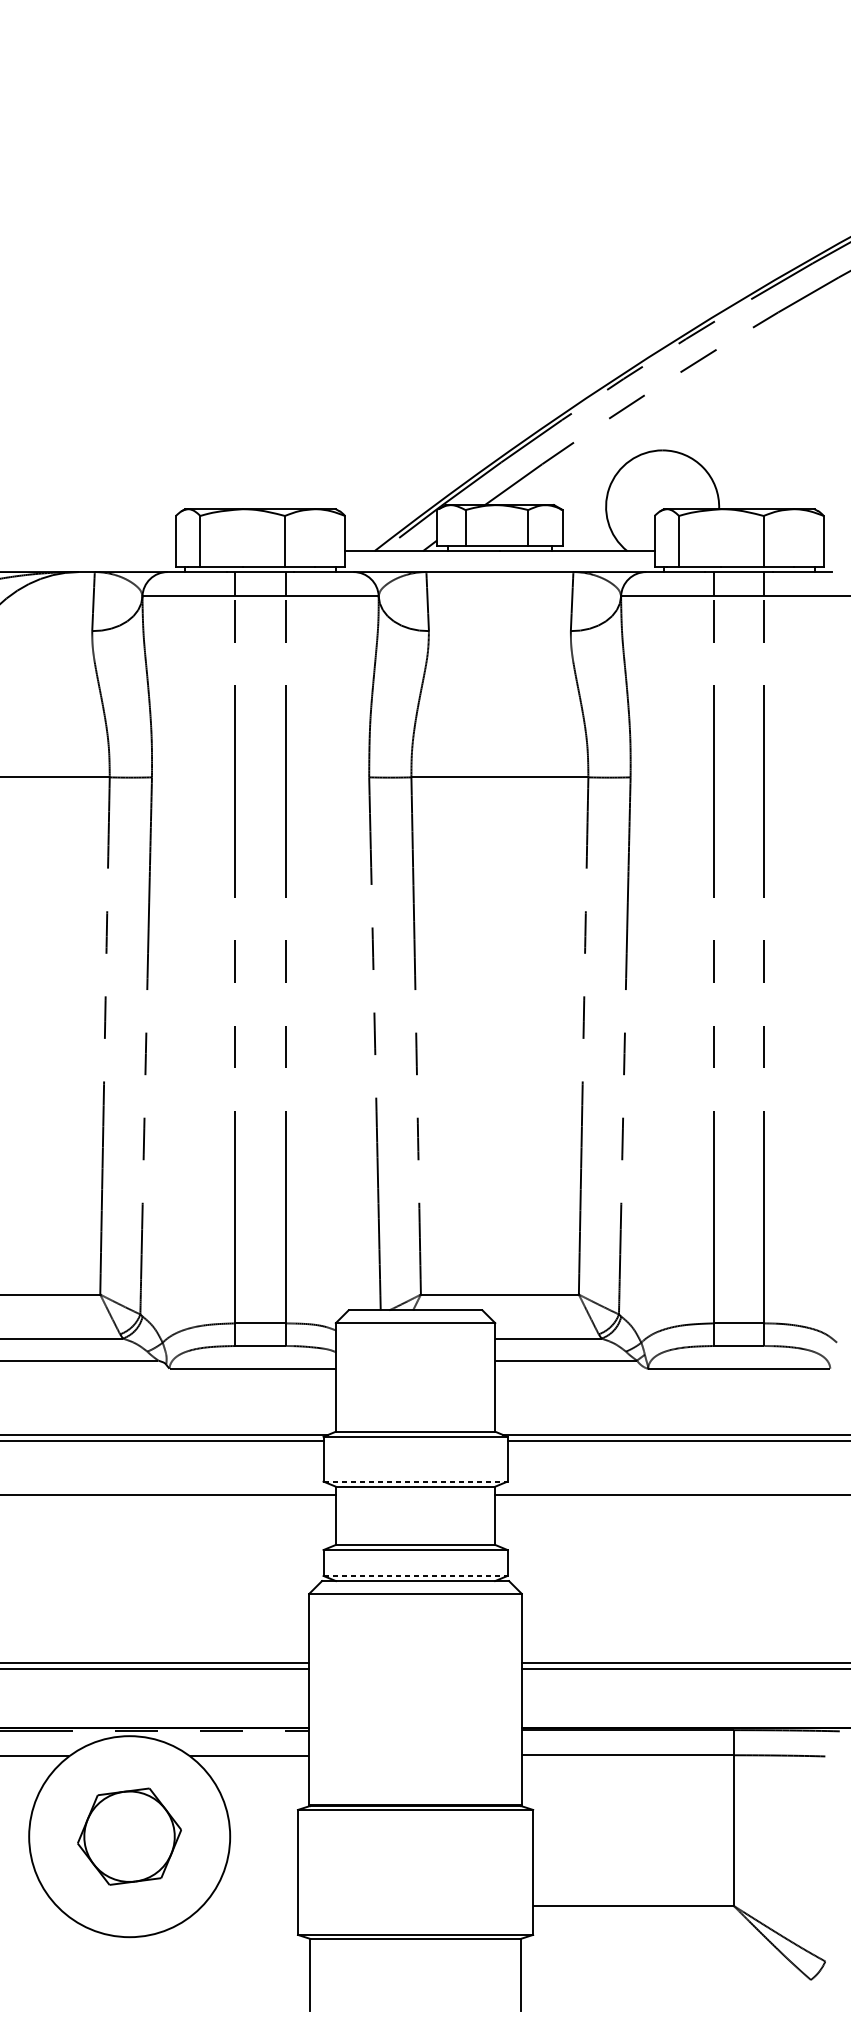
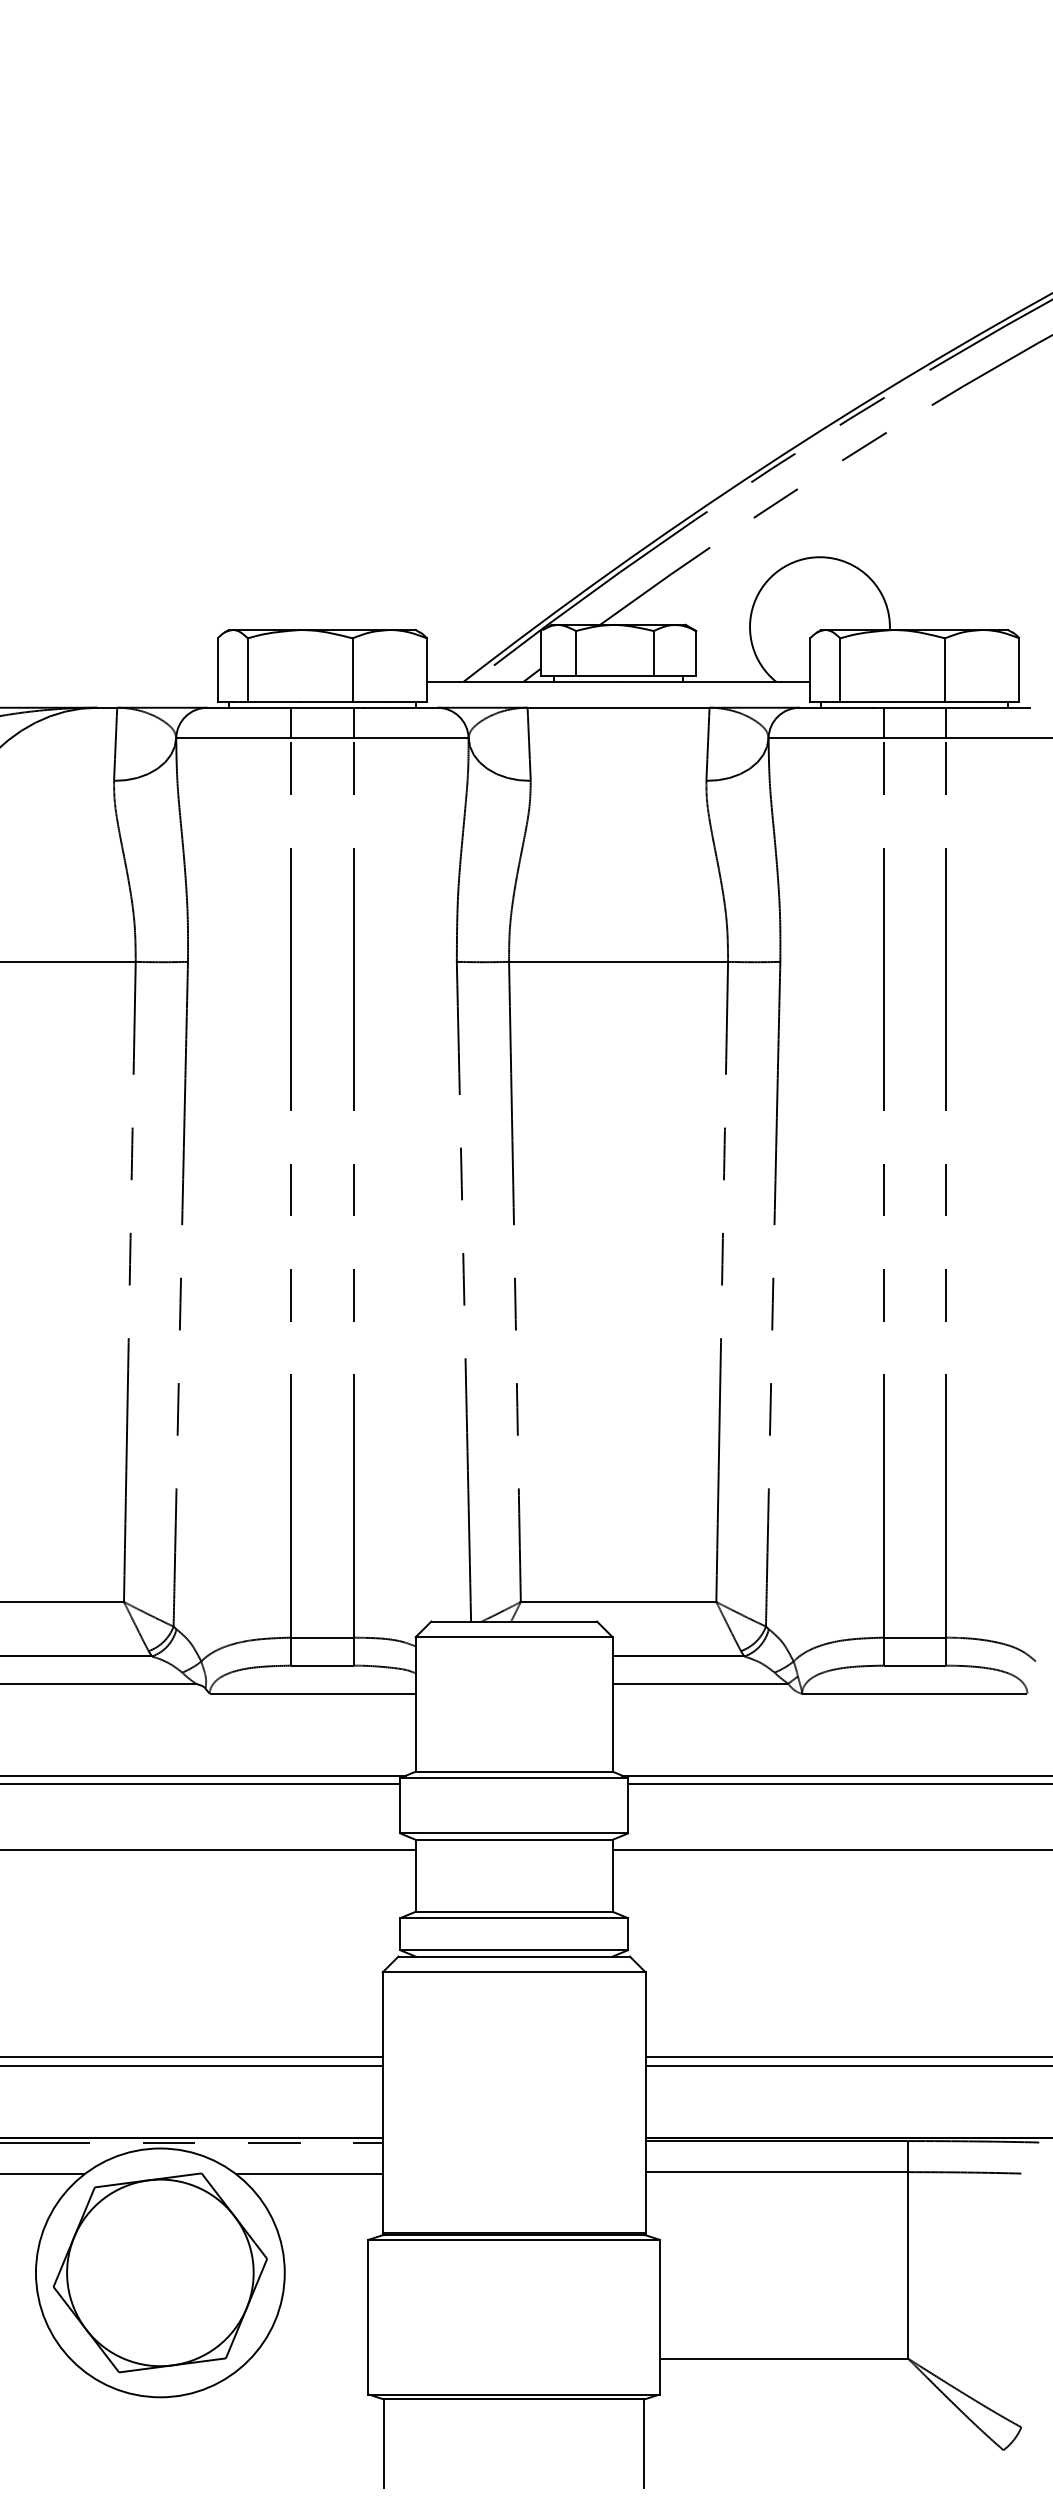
line: (415, 1481) -> (514, 1833), dashed -> solid
line: (415, 1576) -> (514, 1950), dashed -> solid
part: (128, 1836) -> (159, 2272), size x1.67

